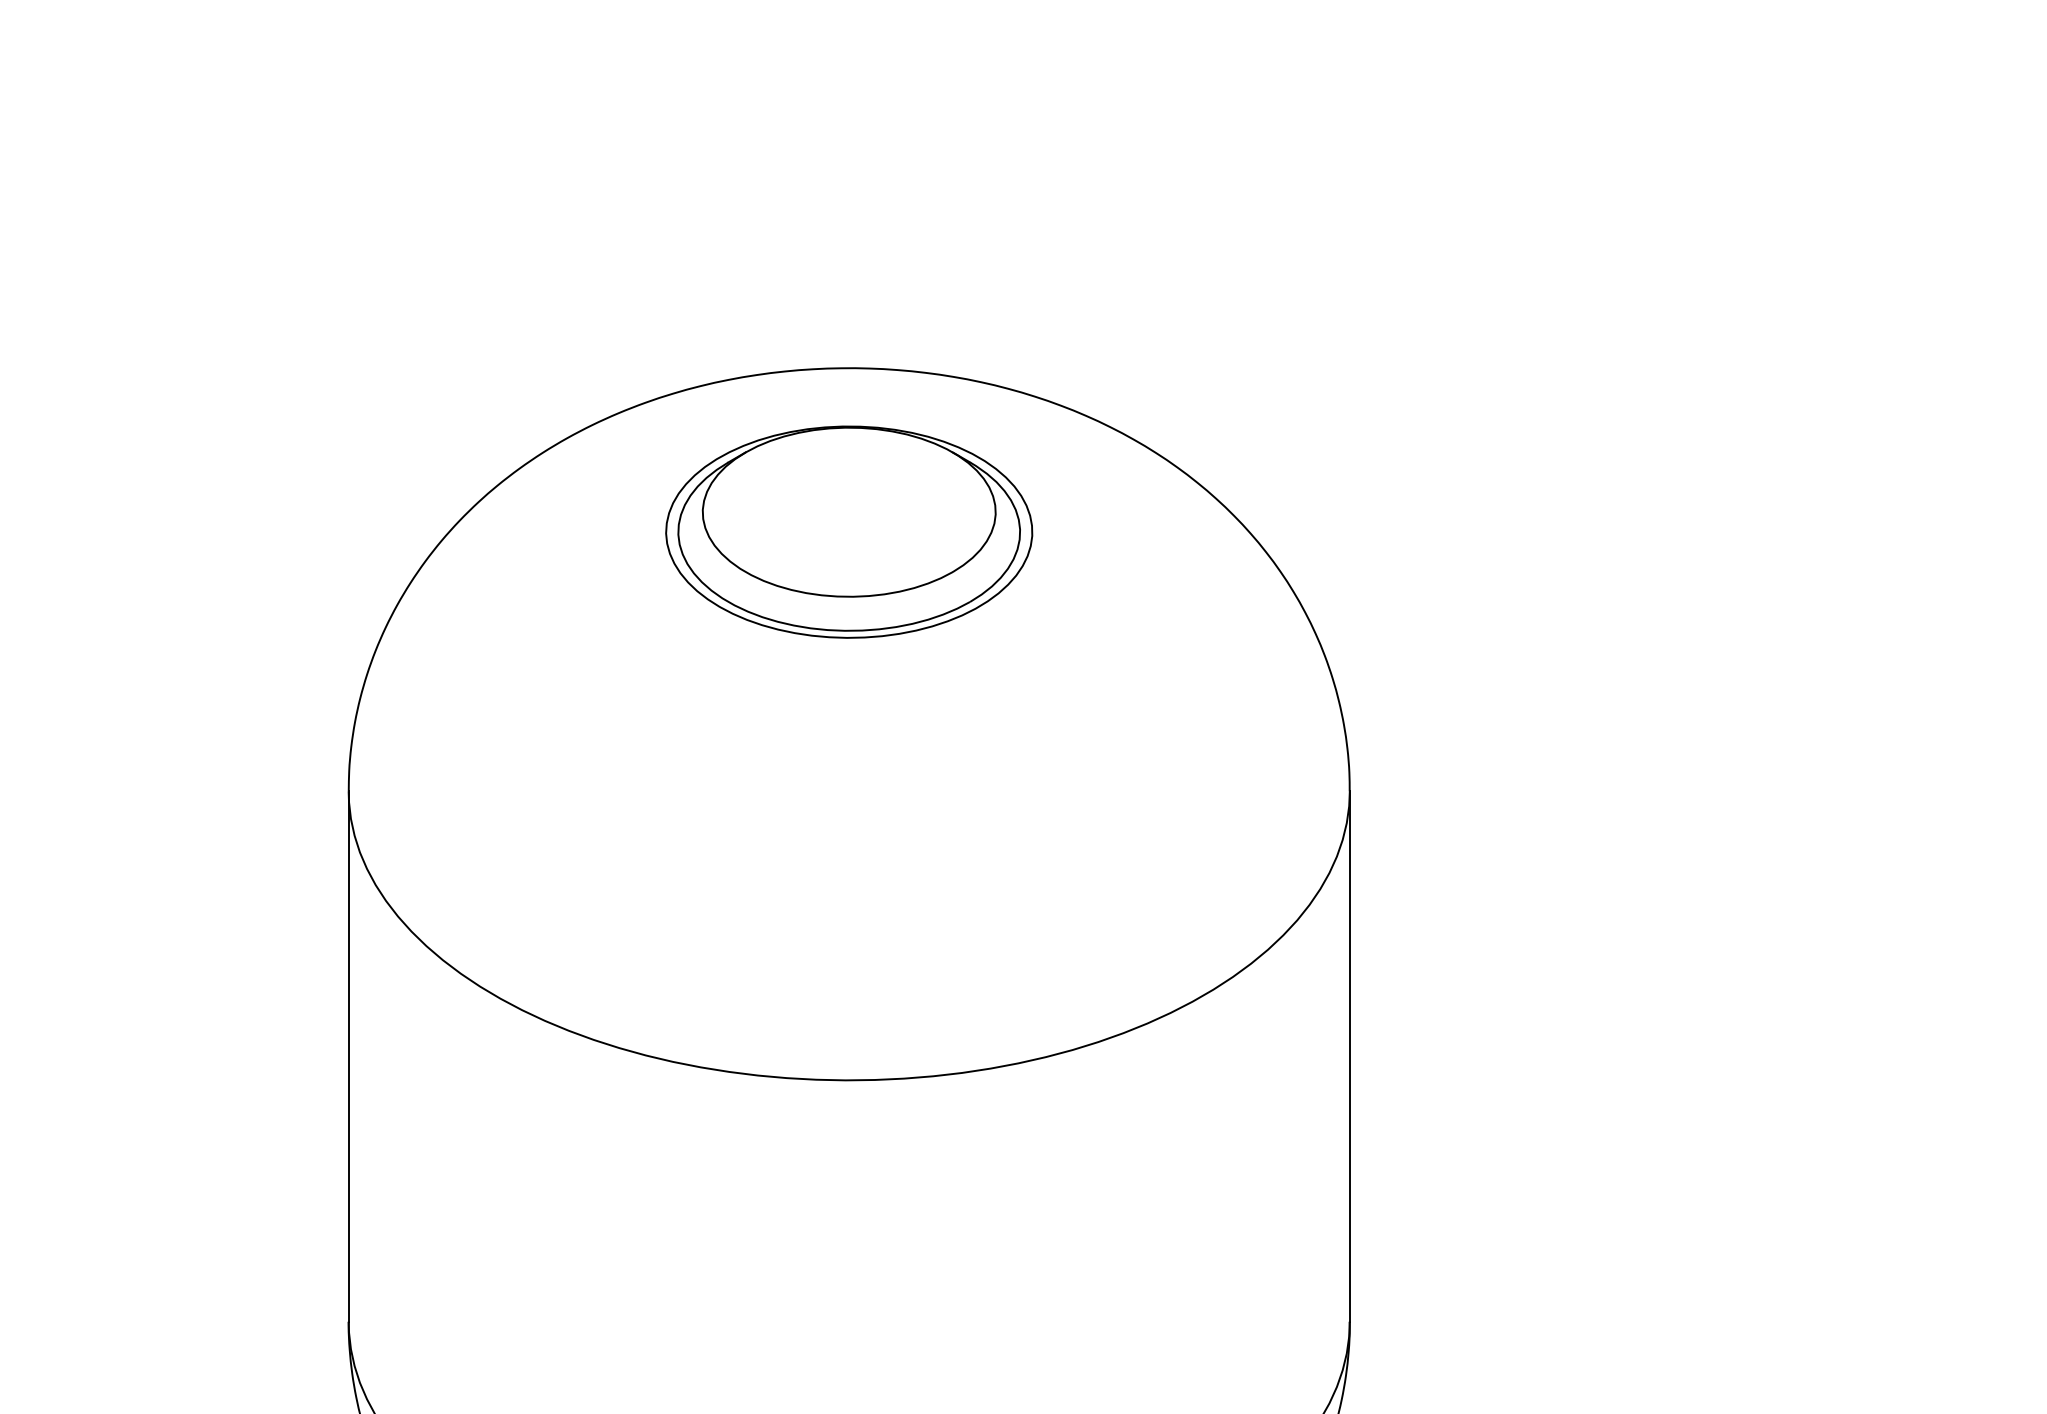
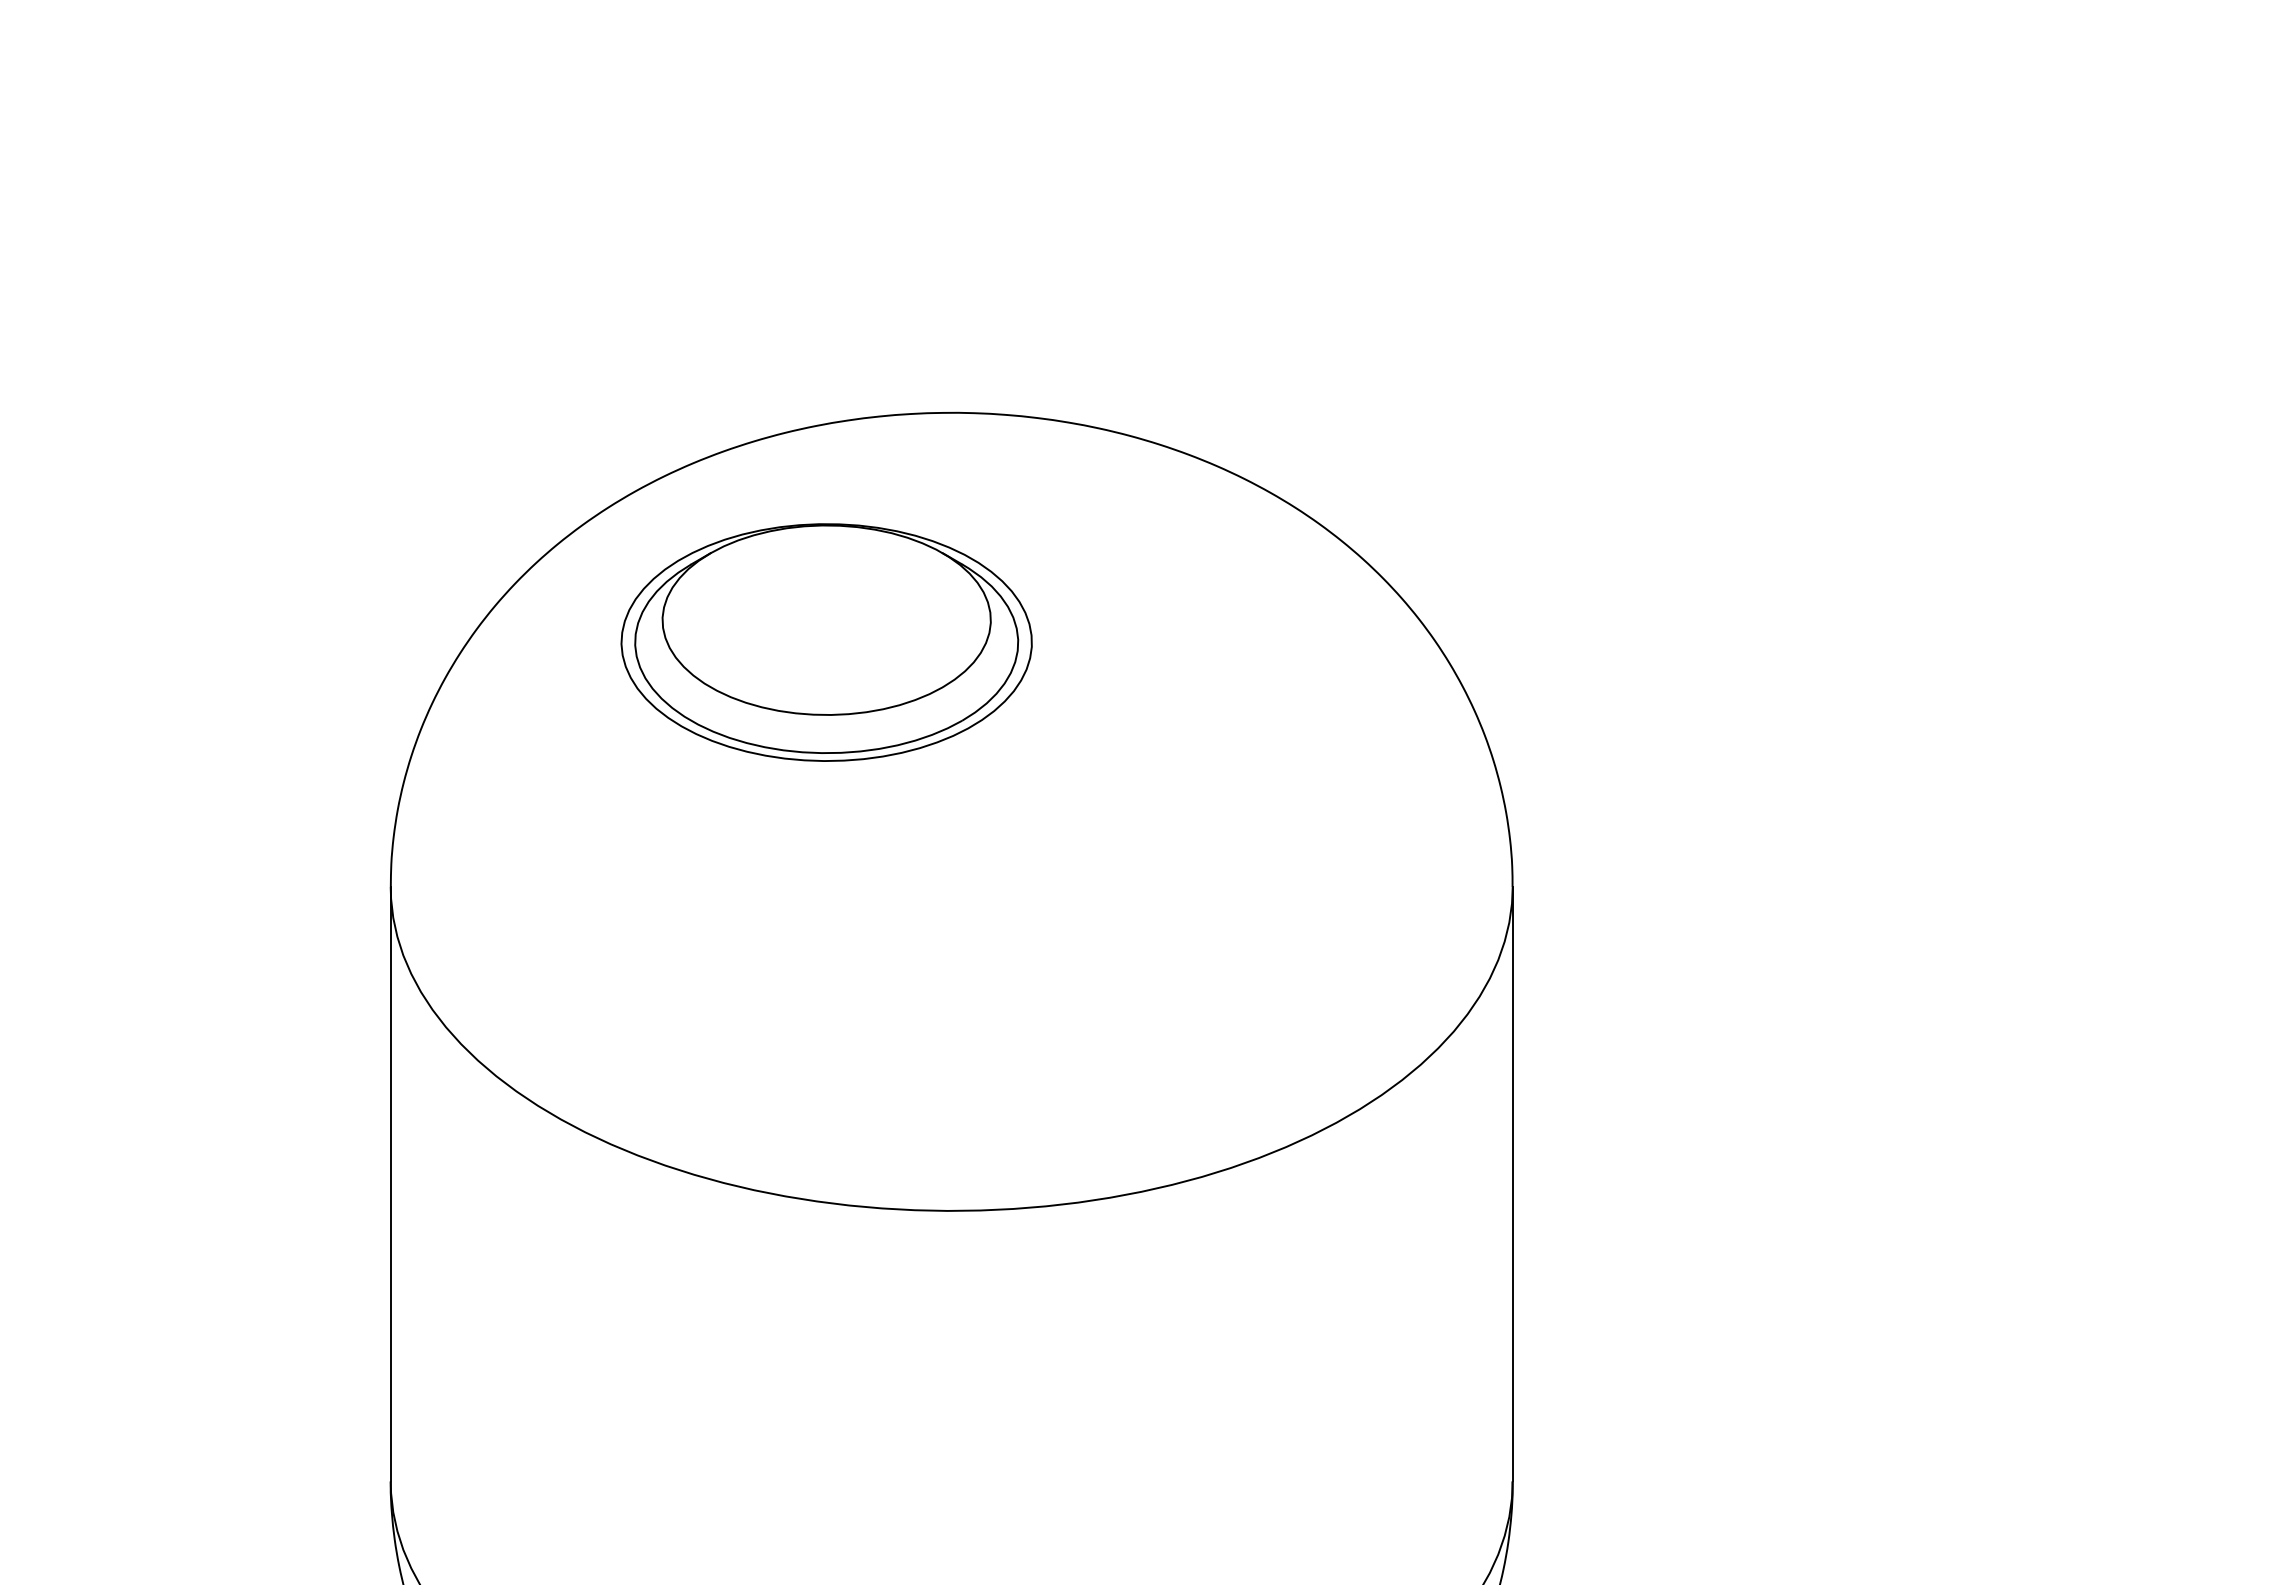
part: (849, 532) -> (826, 642), moved

